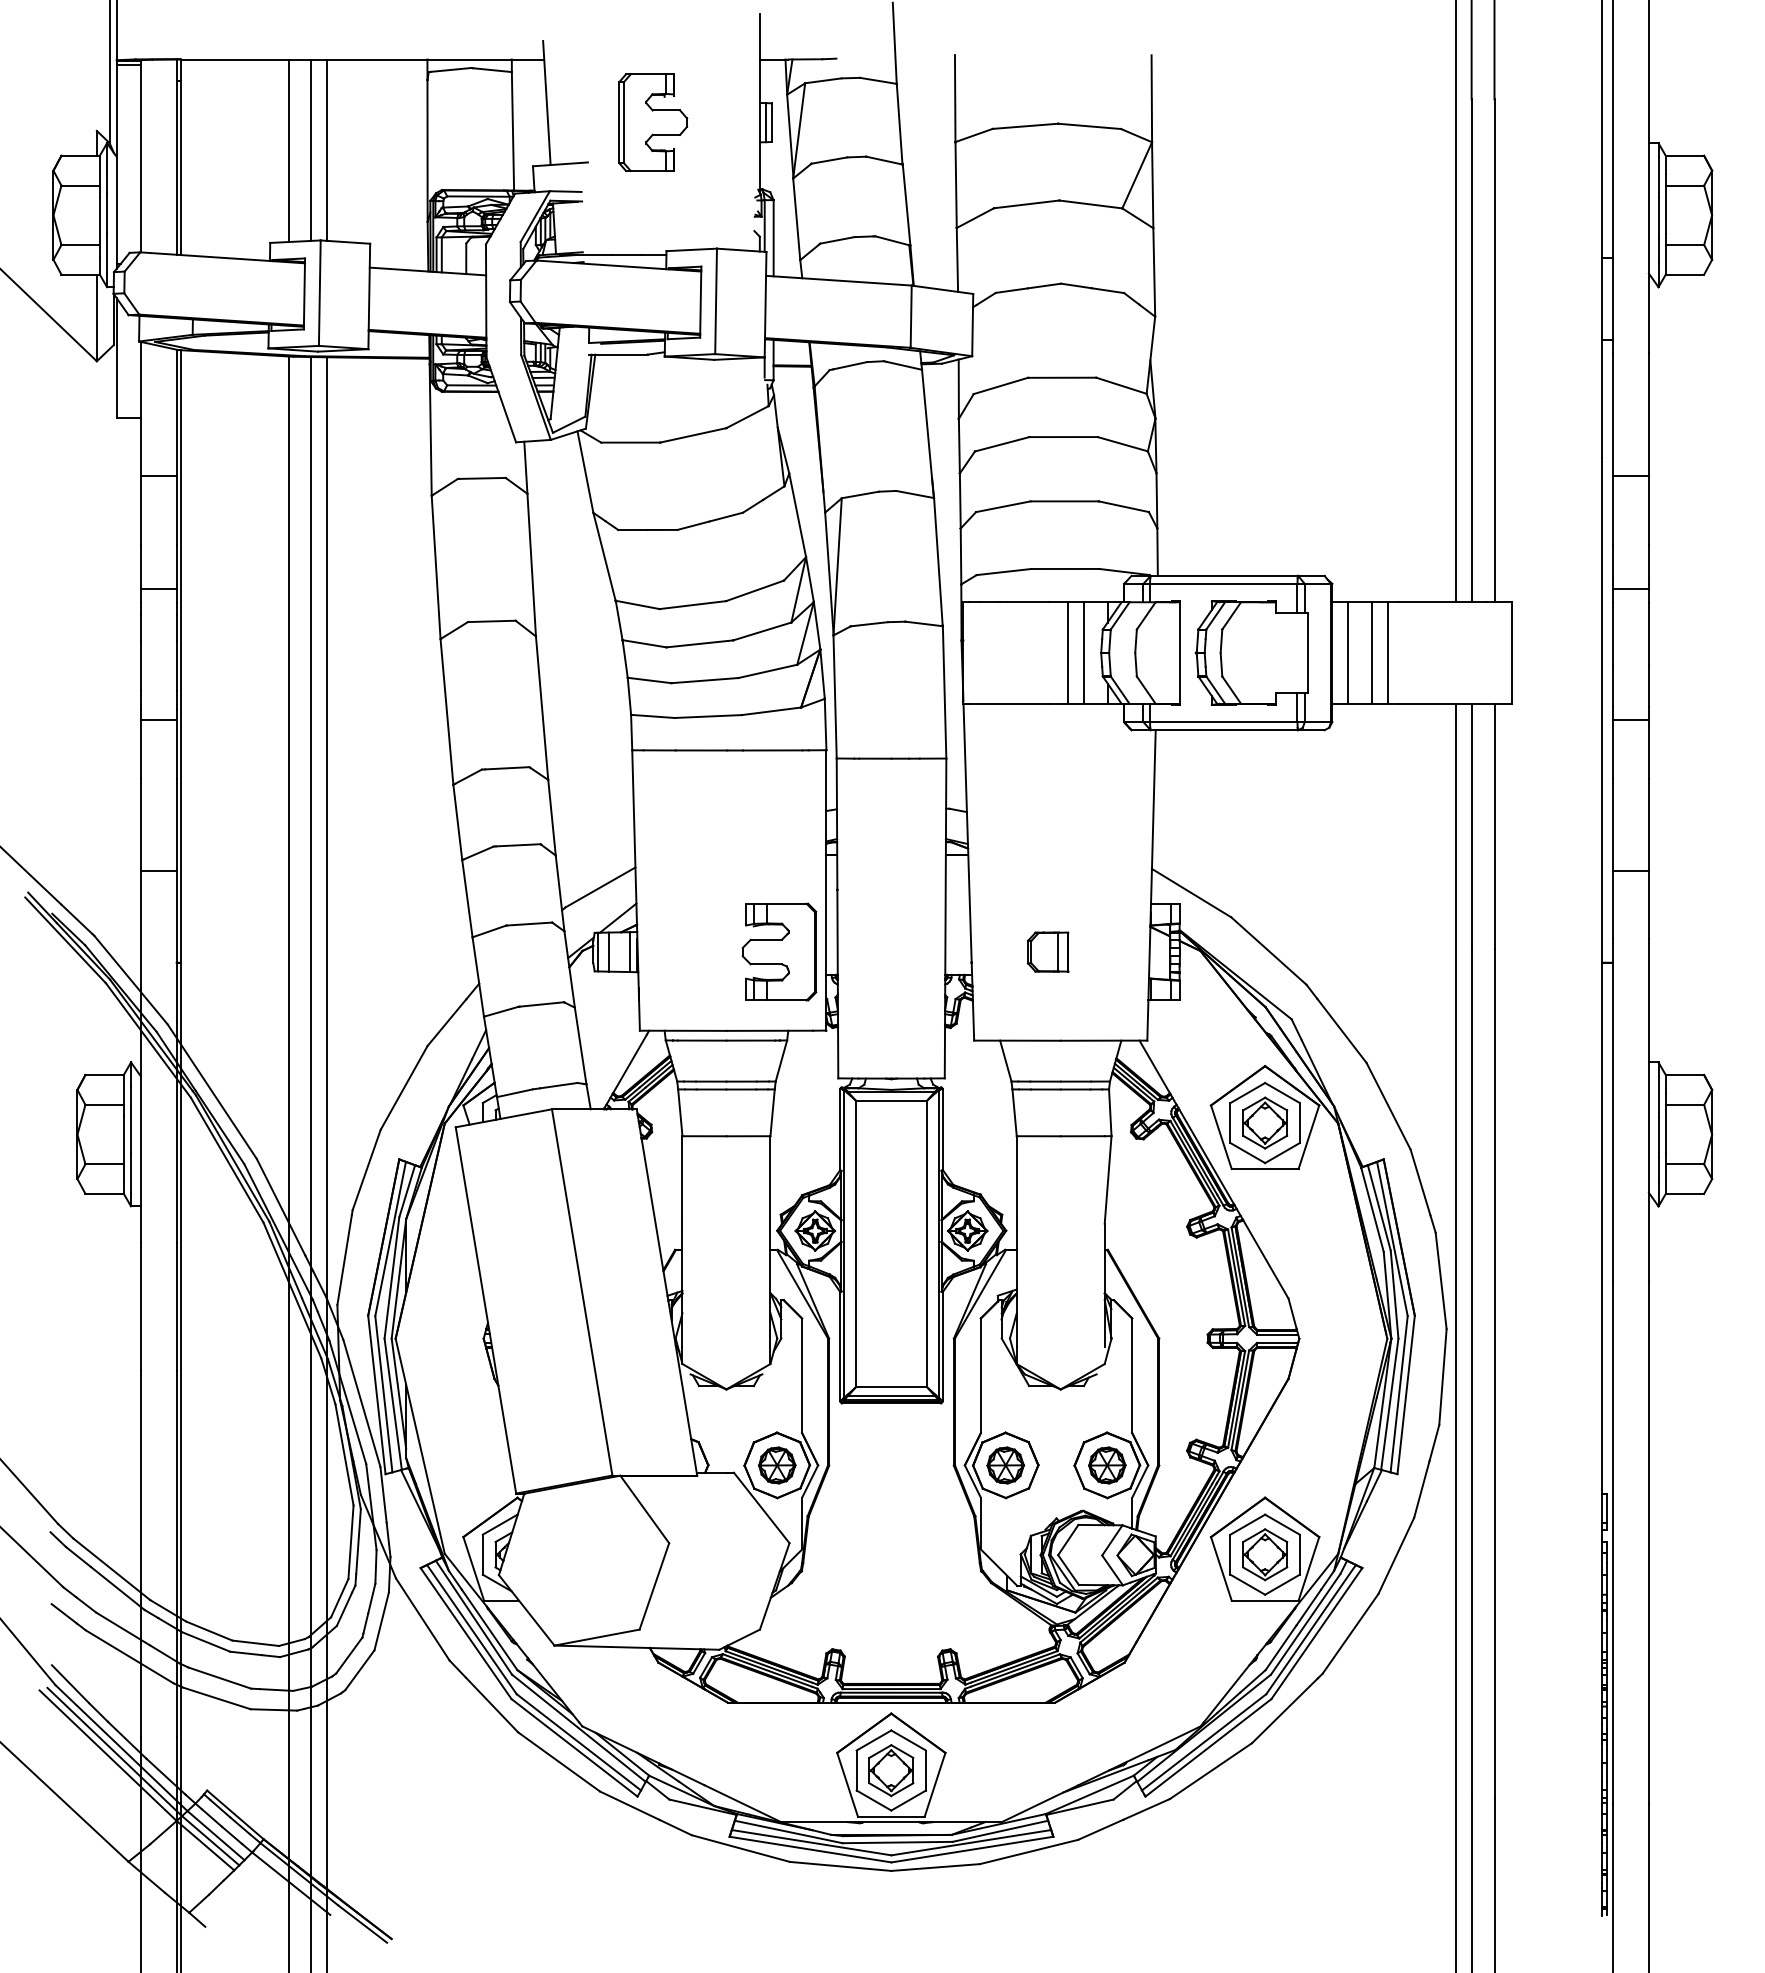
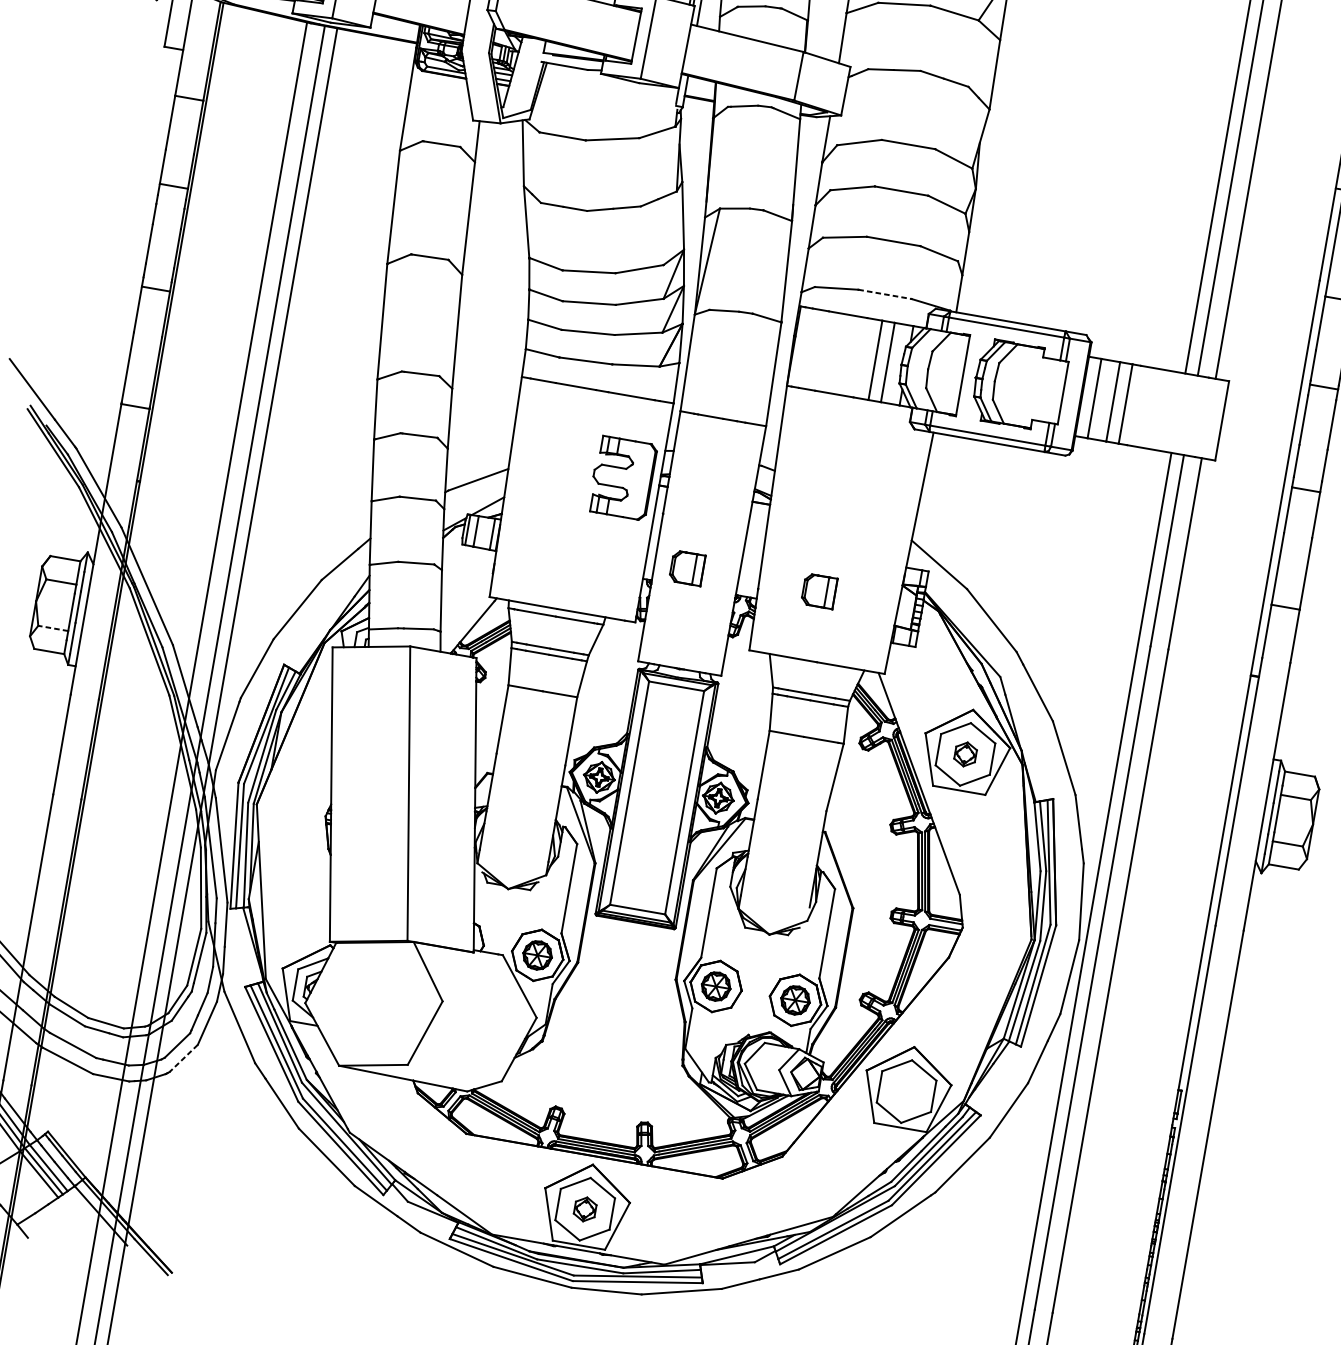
line: (1065, 569) -> (885, 294), solid -> dashed
part: (779, 951) -> (622, 477), moved
part: (879, 951) -> (687, 567), added
part: (1265, 1122) -> (965, 754), size x0.6
line: (104, 1164) -> (53, 628), solid -> dashed
part: (1265, 1554) -> (906, 1091), removed
line: (359, 1670) -> (183, 1058), solid -> dashed
part: (891, 1770) -> (585, 1209), size x0.6

